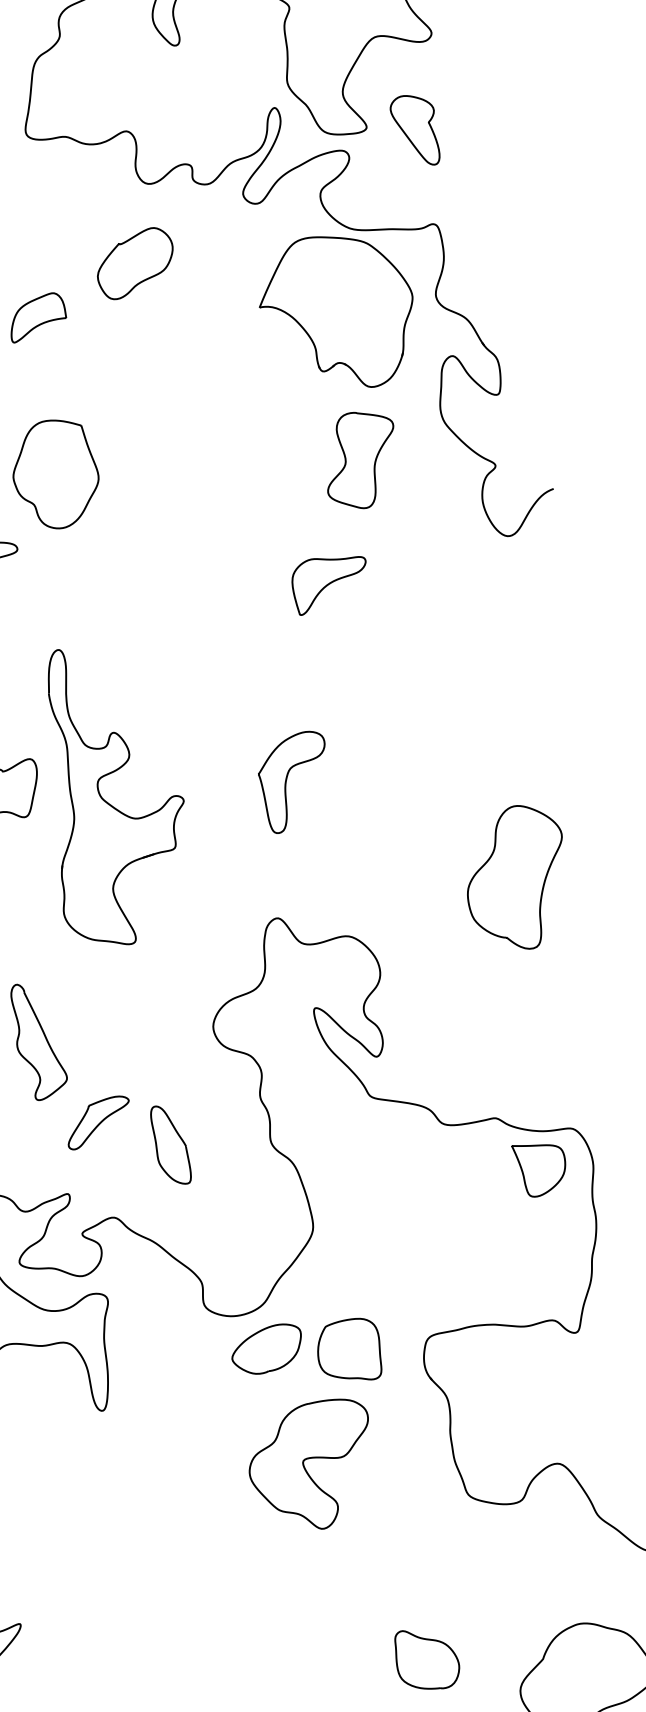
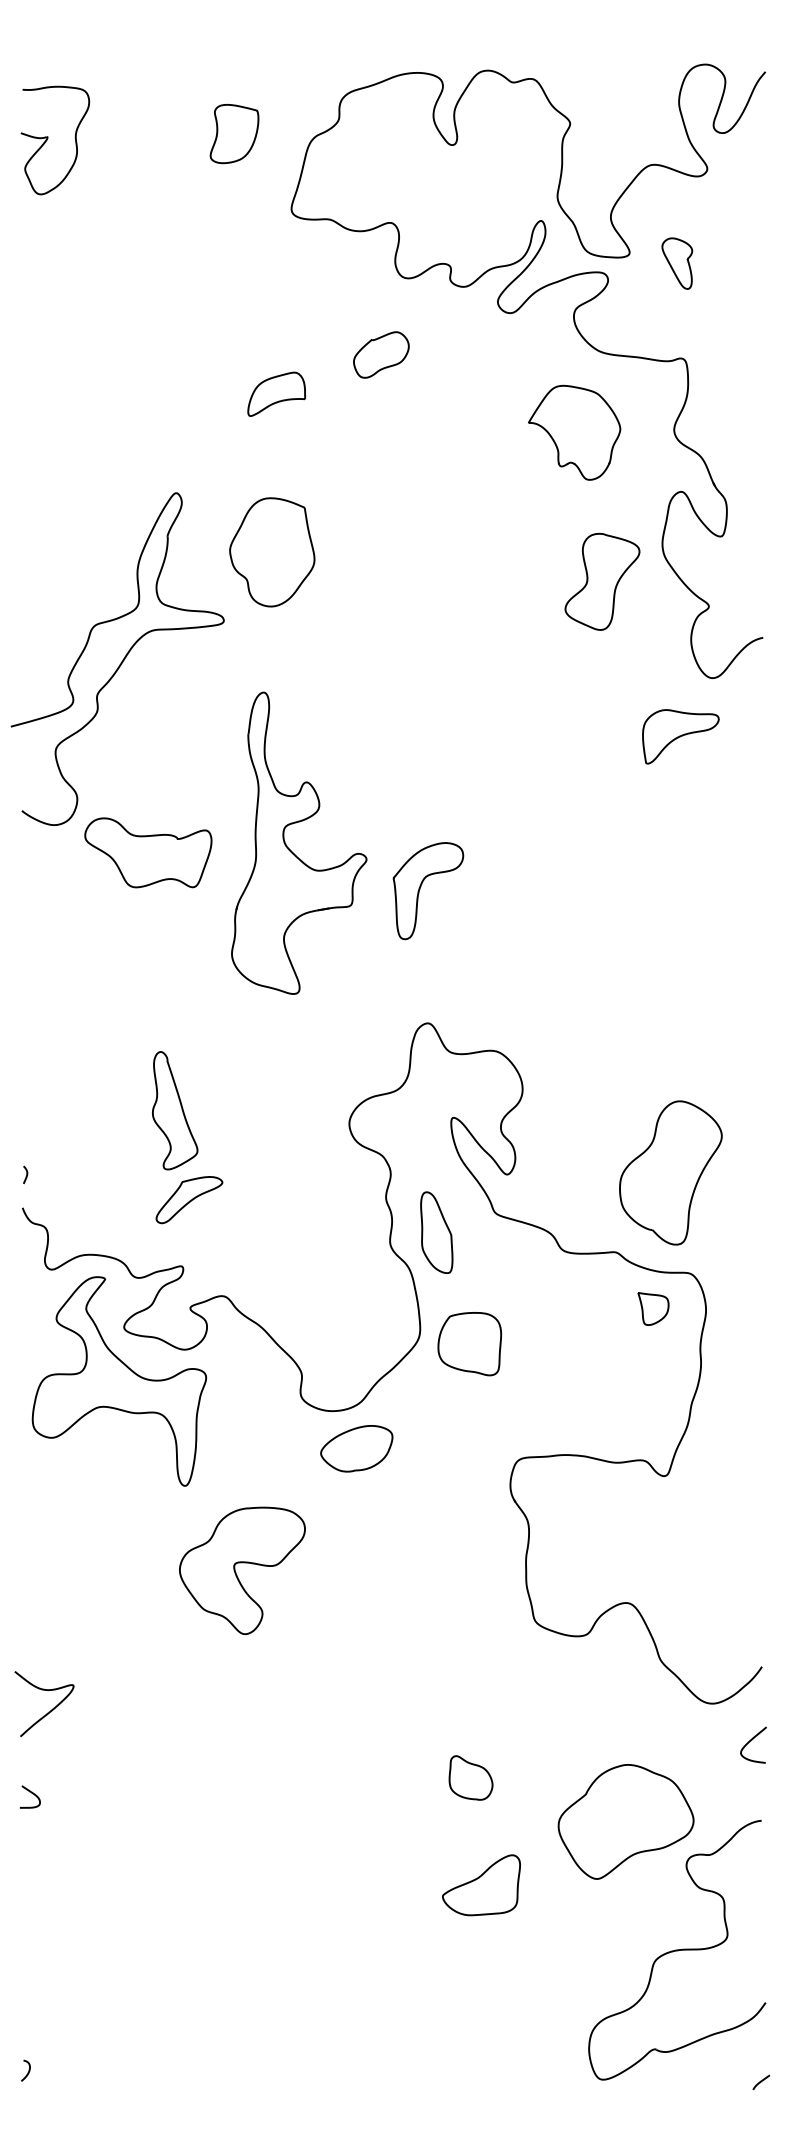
part: (415, 130) -> (677, 263), size x0.7
part: (135, 262) -> (381, 354), size x0.7
part: (337, 312) -> (574, 432), size x0.6
part: (360, 459) -> (602, 581), moved
part: (330, 583) -> (680, 736), moved
part: (287, 781) -> (420, 889), moved
part: (108, 802) -> (291, 850), moved
part: (516, 877) -> (670, 1172), moved
part: (98, 1122) -> (189, 1200), moved
part: (170, 1144) -> (436, 1232), moved
part: (540, 1168) -> (653, 1308), size x0.6
part: (348, 1351) -> (469, 1344), moved
part: (306, 1468) -> (236, 1572), moved
part: (426, 1658) -> (470, 1777), size x0.7

